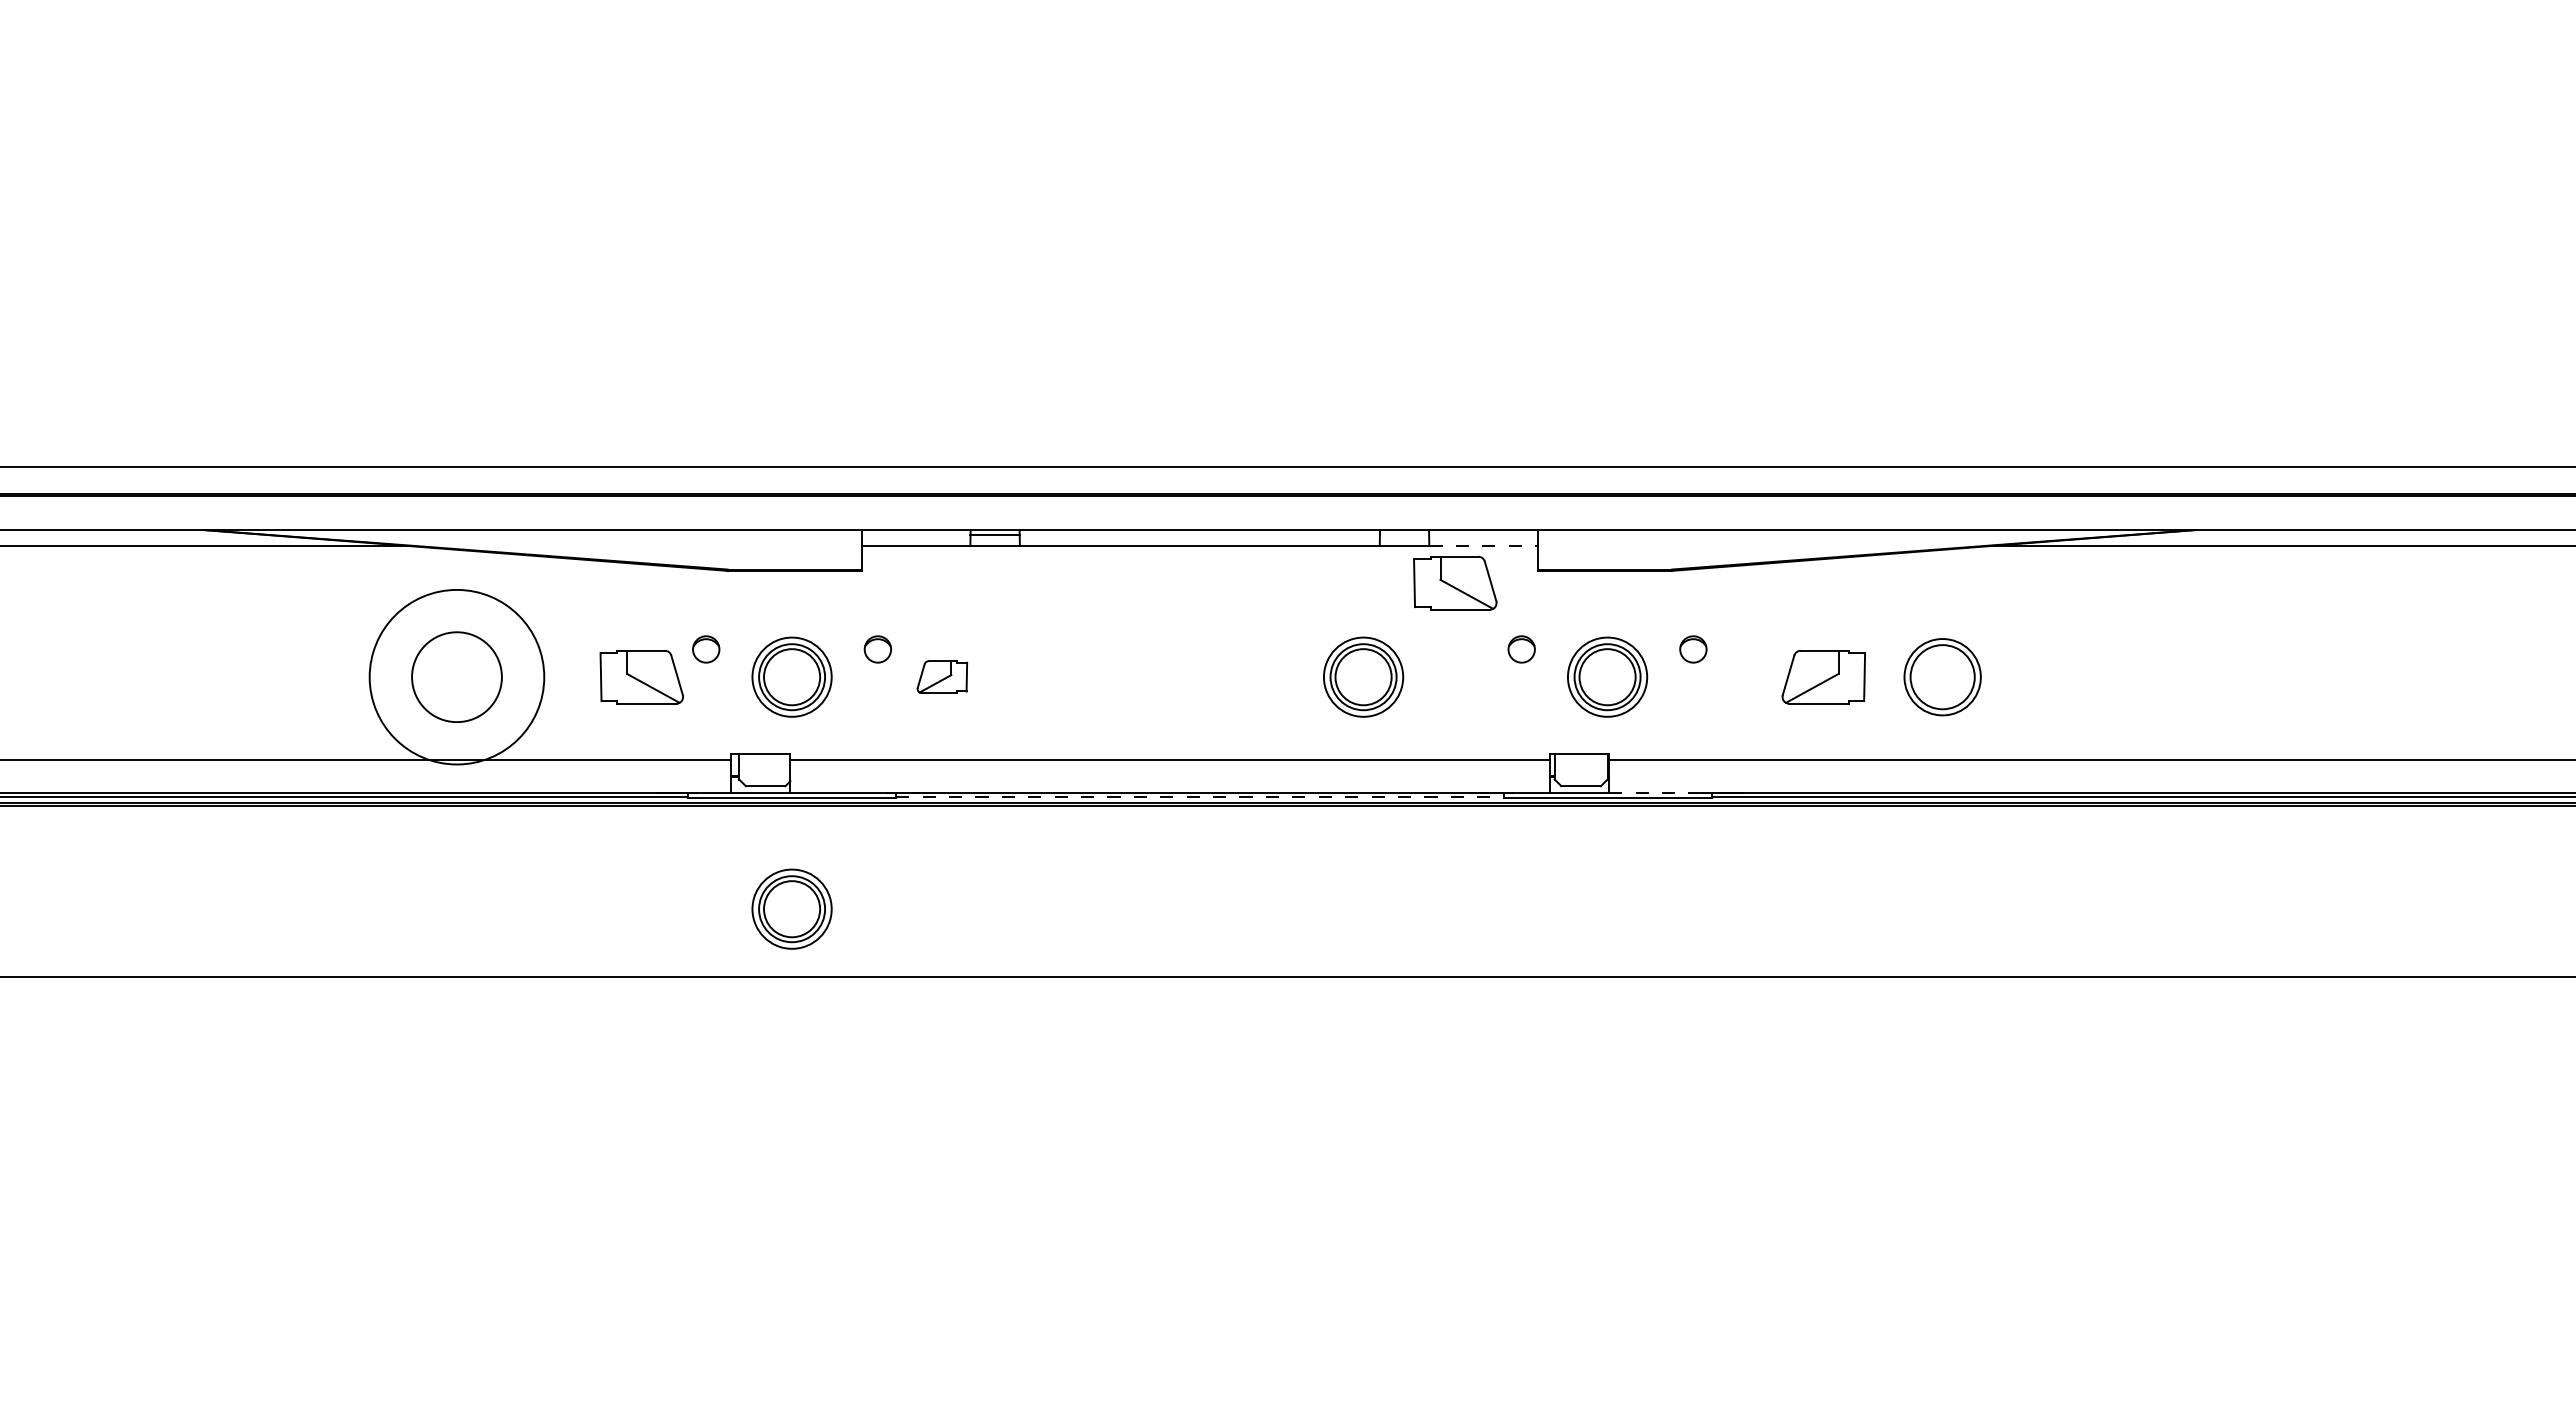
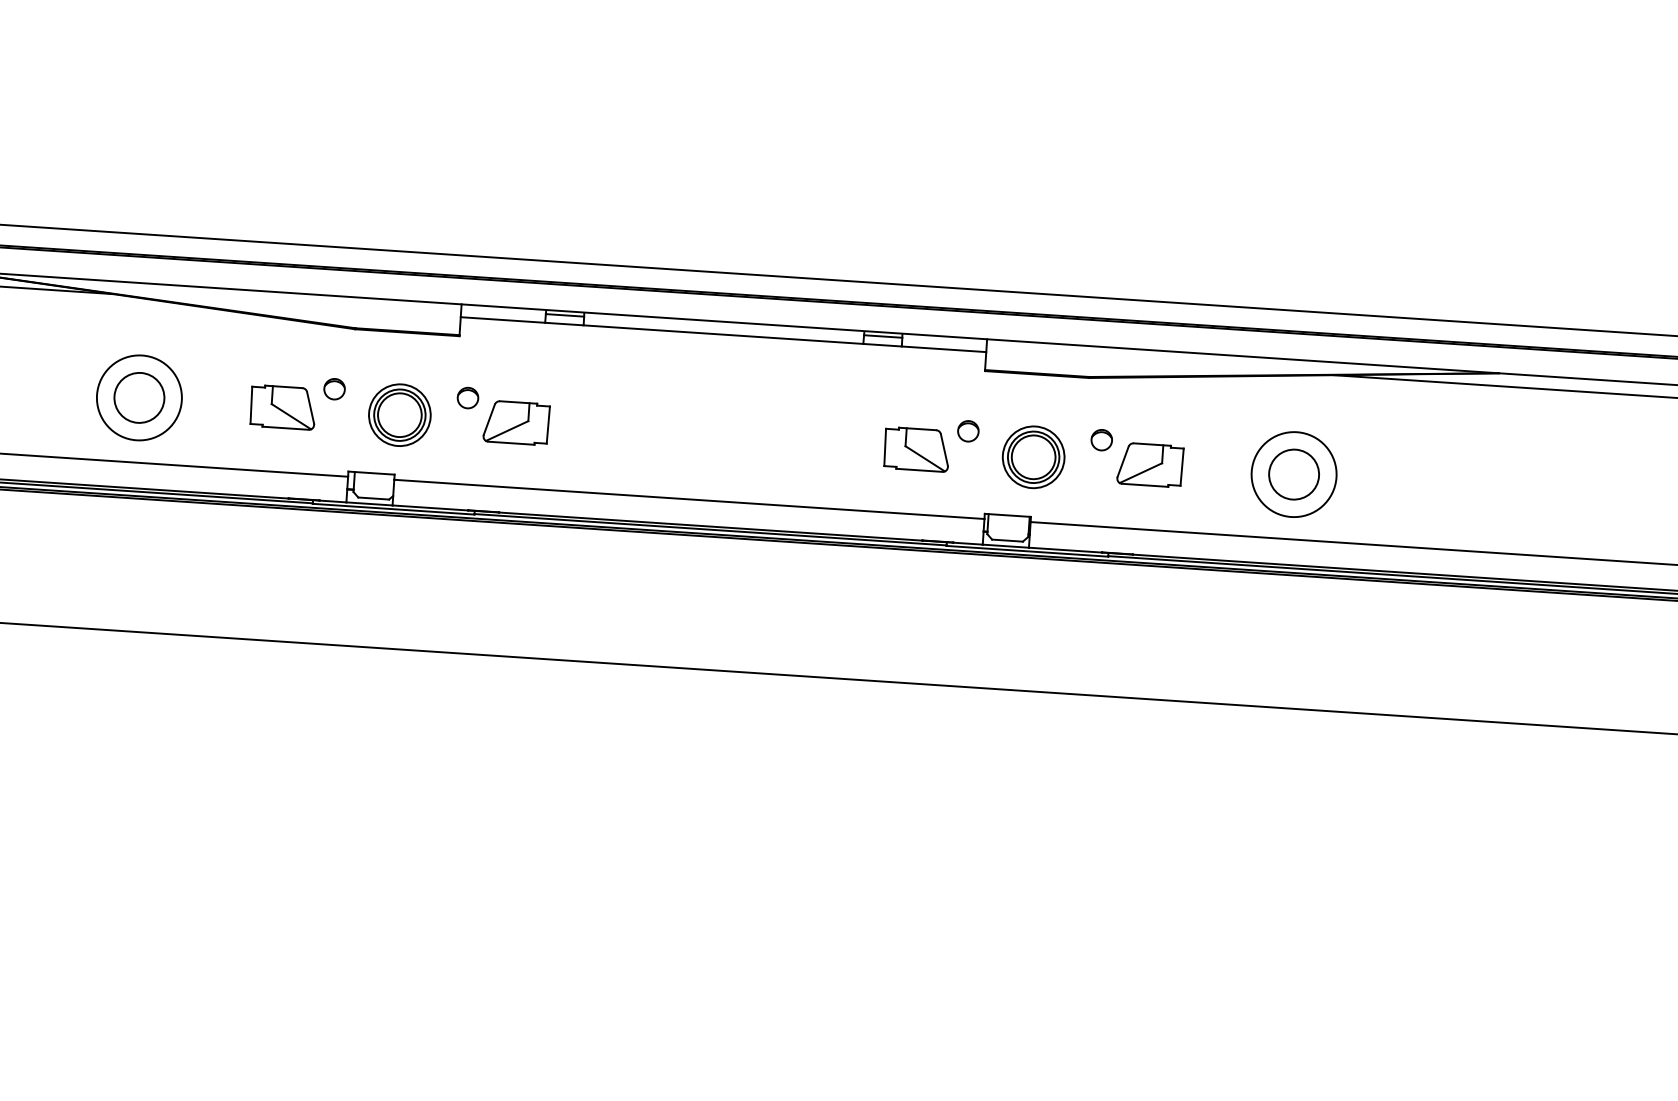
line: (1404, 535) -> (883, 336), added
line: (1484, 546) -> (944, 349), dashed -> solid
part: (1455, 583) -> (917, 449), moved
circle: (456, 676) -> (139, 397), size x0.62
part: (942, 676) -> (516, 422), size x1.67
part: (1363, 676) -> (844, 444), removed
circle: (1942, 676) -> (1294, 474), size x1.43
circle: (456, 677) -> (139, 398), size x0.71
part: (1823, 677) -> (1150, 465), moved
line: (1656, 793) -> (1065, 550), dashed -> solid
line: (1199, 797) -> (710, 529), dashed -> solid
part: (791, 908) -> (387, 594), removed

